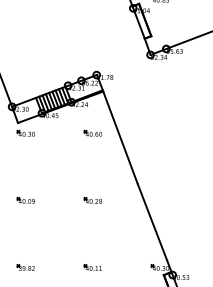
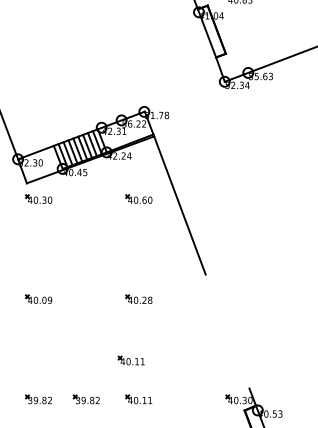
line: (152, 222) -> (227, 331), removed
part: (87, 241) -> (130, 360), added
part: (57, 267) -> (85, 399), added

